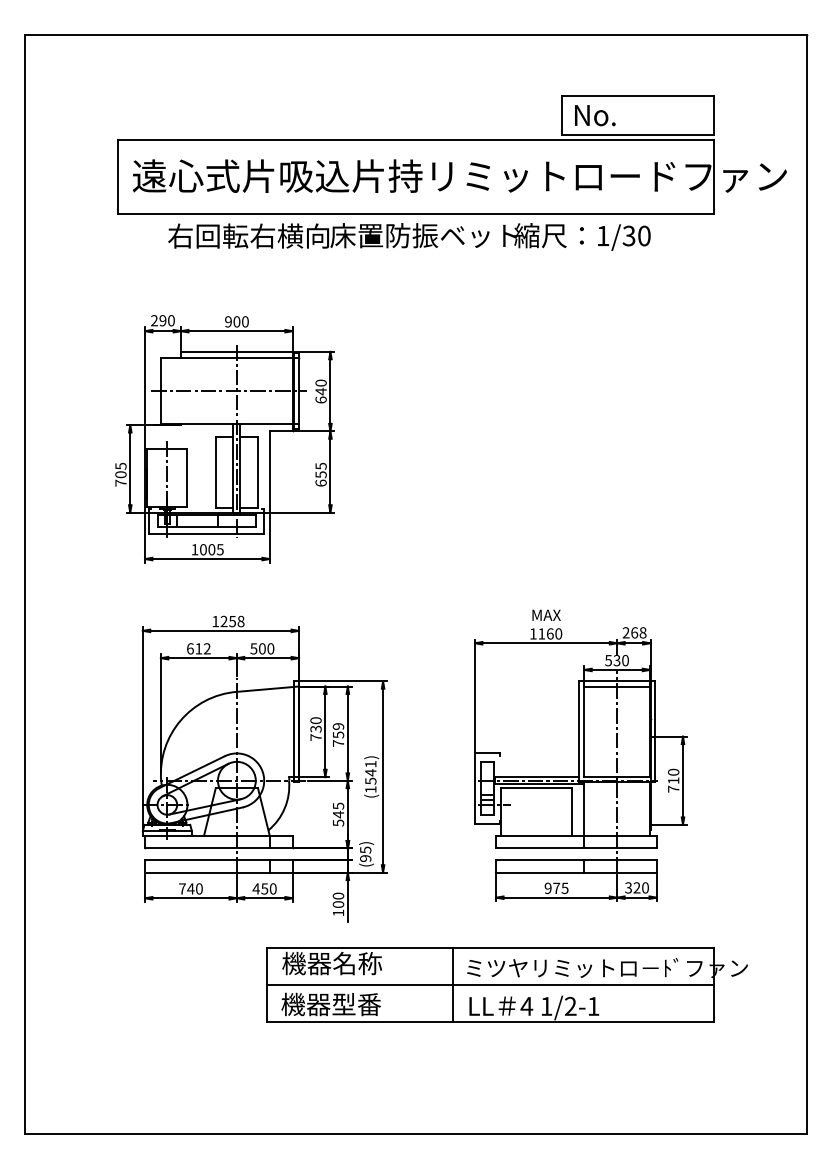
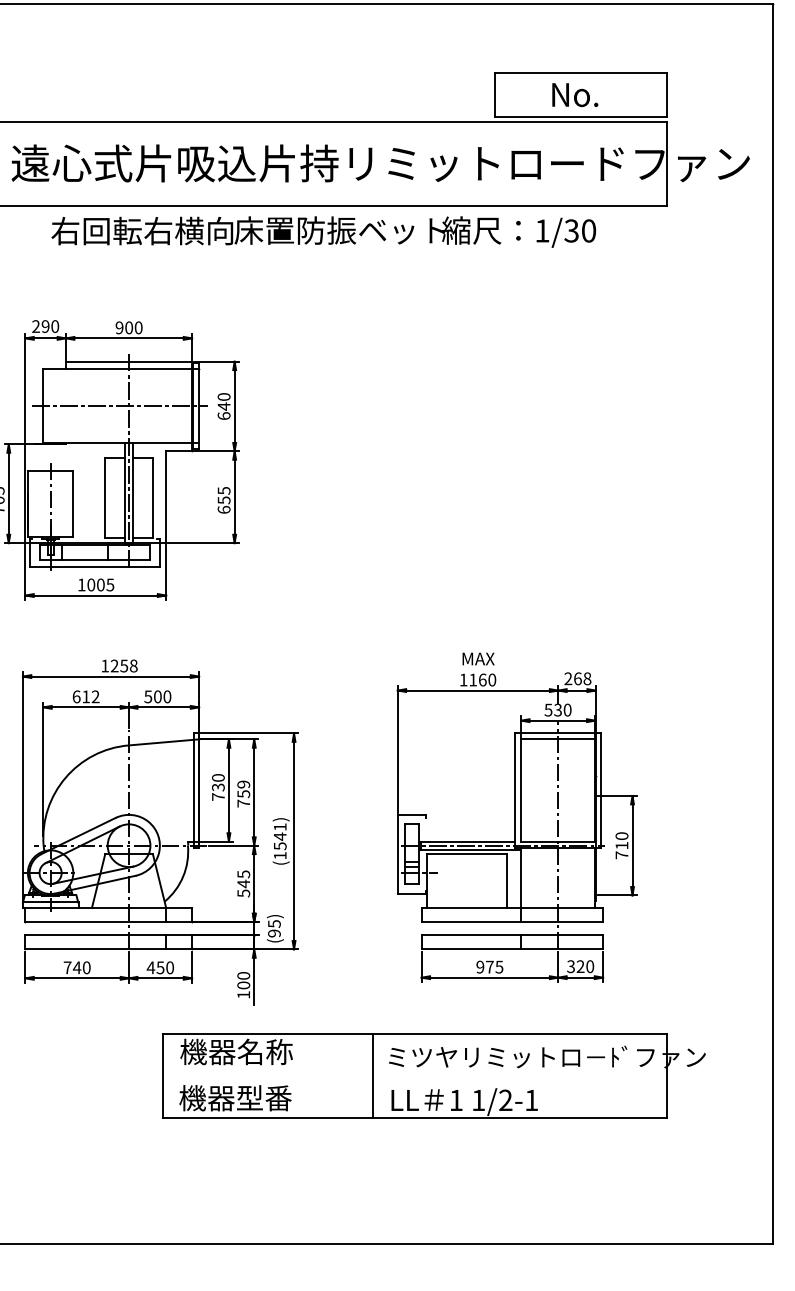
text: (595, 115) -> (575, 94), moved
line: (490, 984) -> (415, 1075), removed
text: (526, 1006) -> (455, 1100), 4 -> 1

